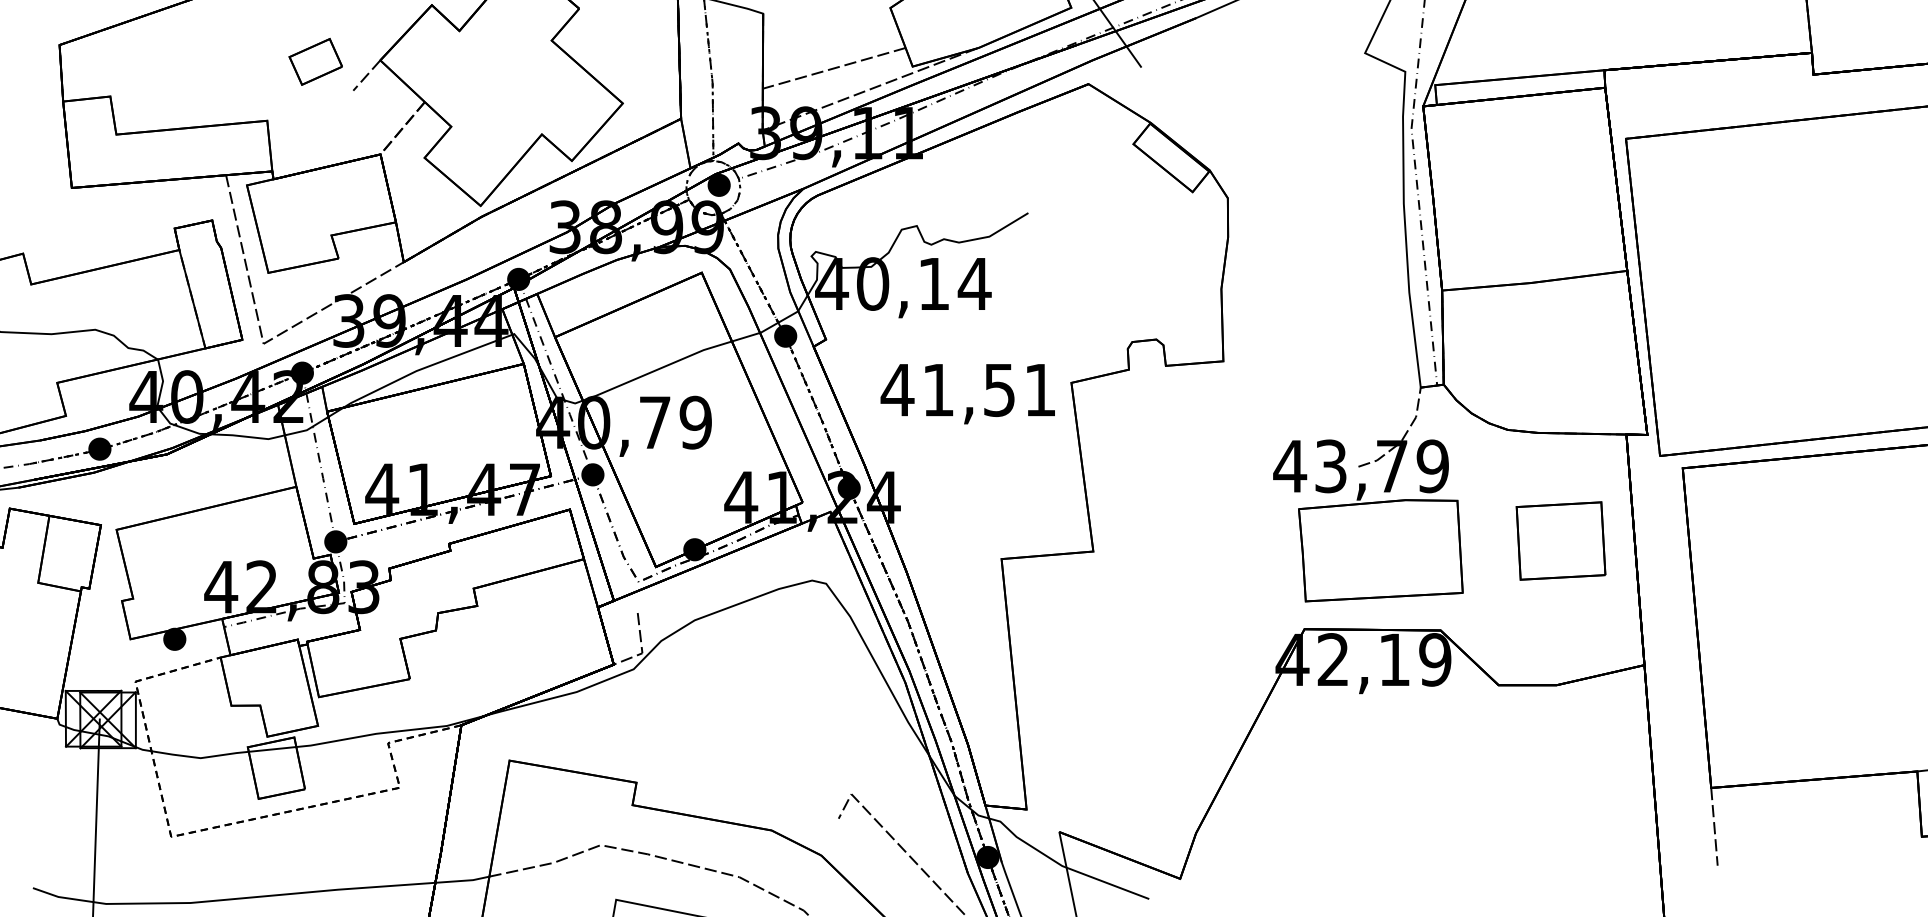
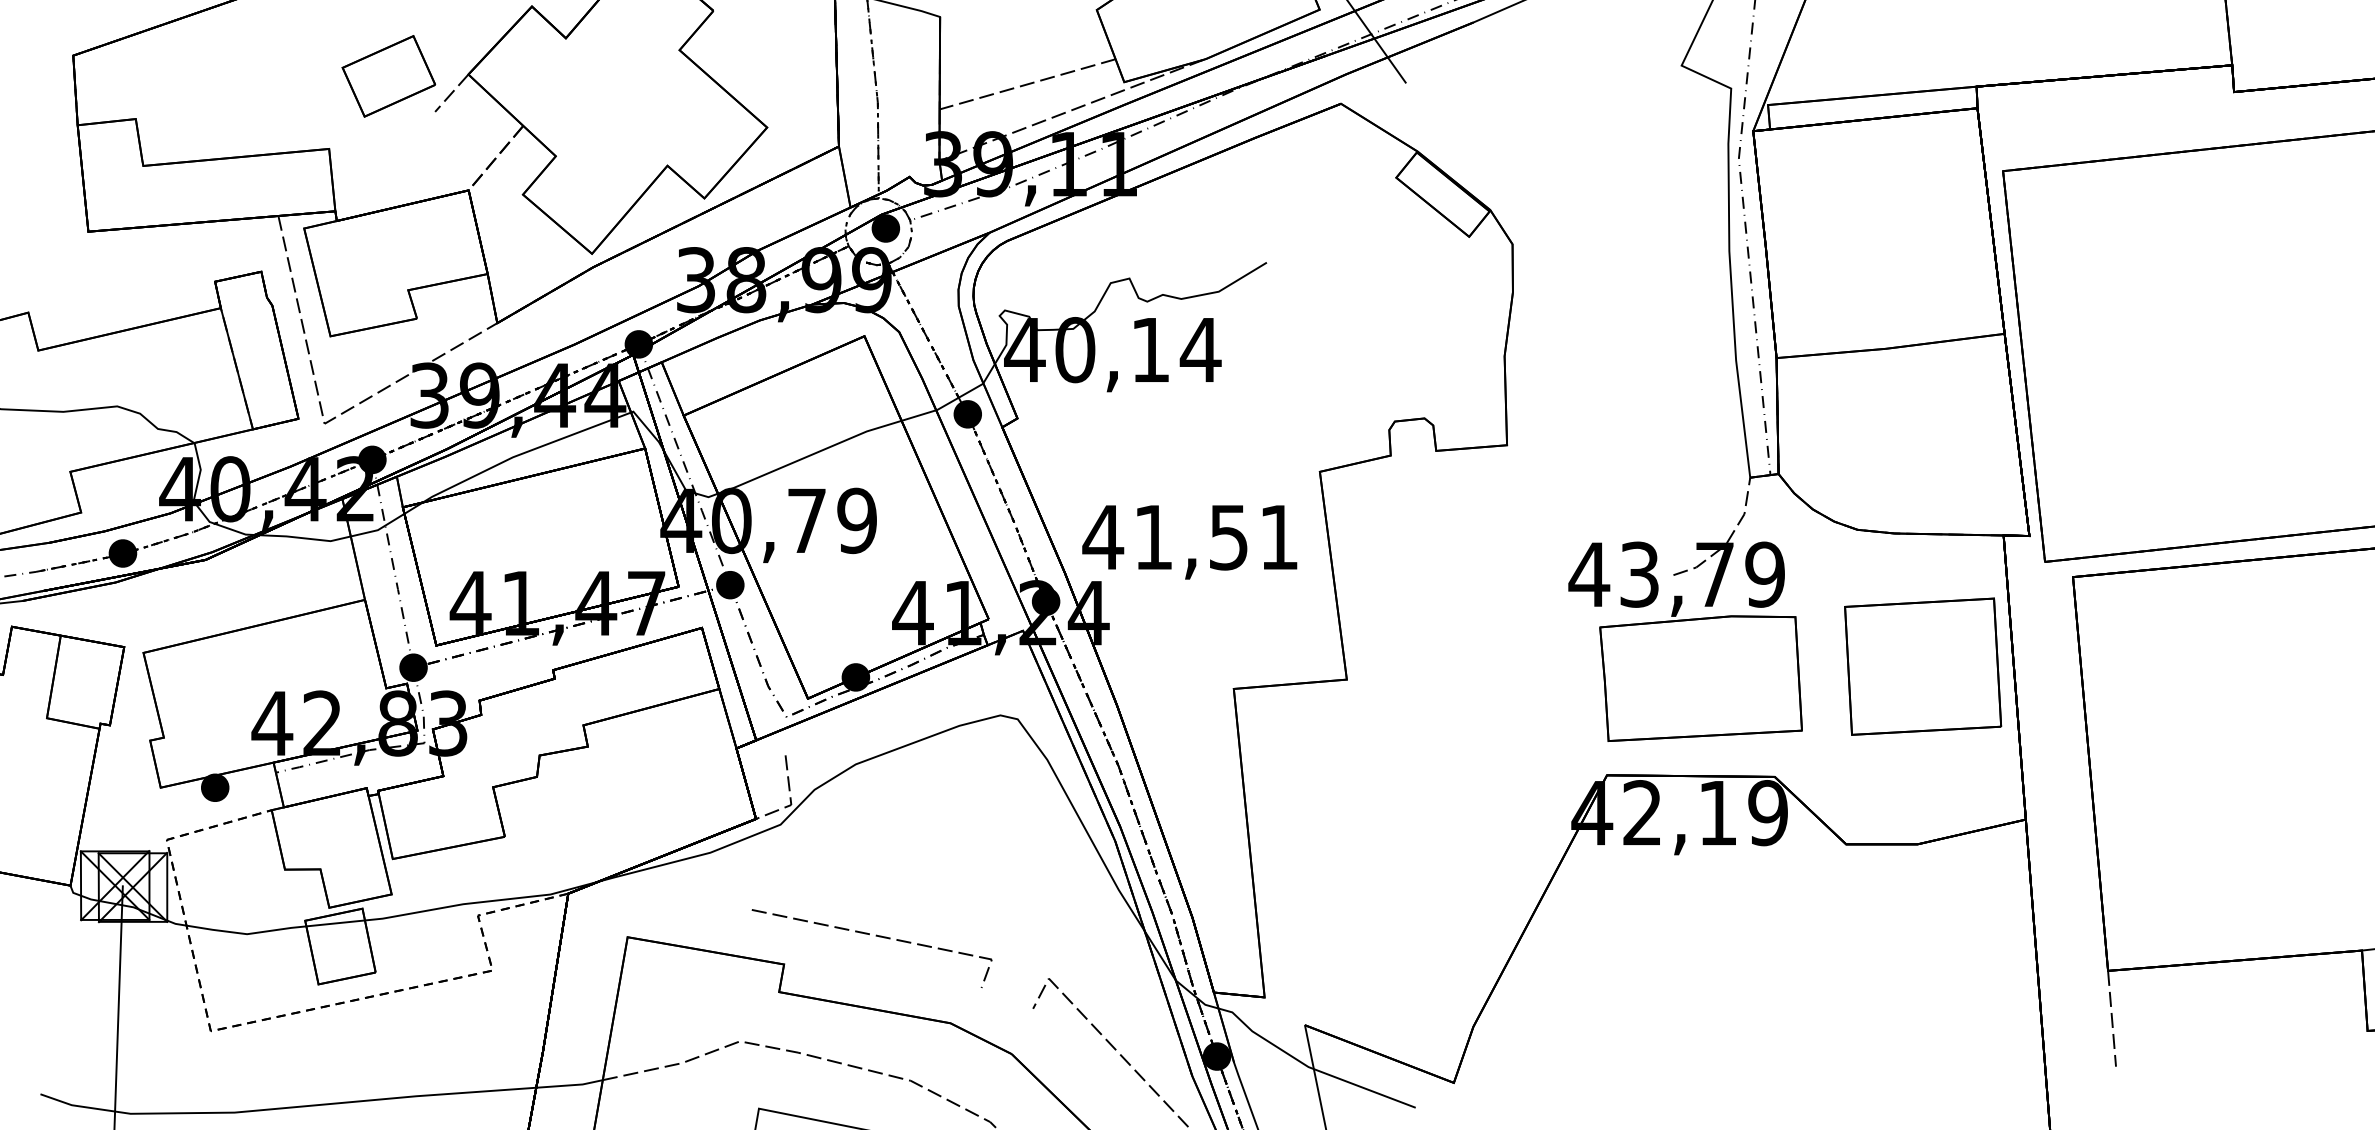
part: (315, 61) -> (388, 75), size x1.43
text: (967, 394) -> (1189, 542), moved
part: (1560, 540) -> (1922, 666), size x1.43
line: (711, 760) -> (876, 937), added

